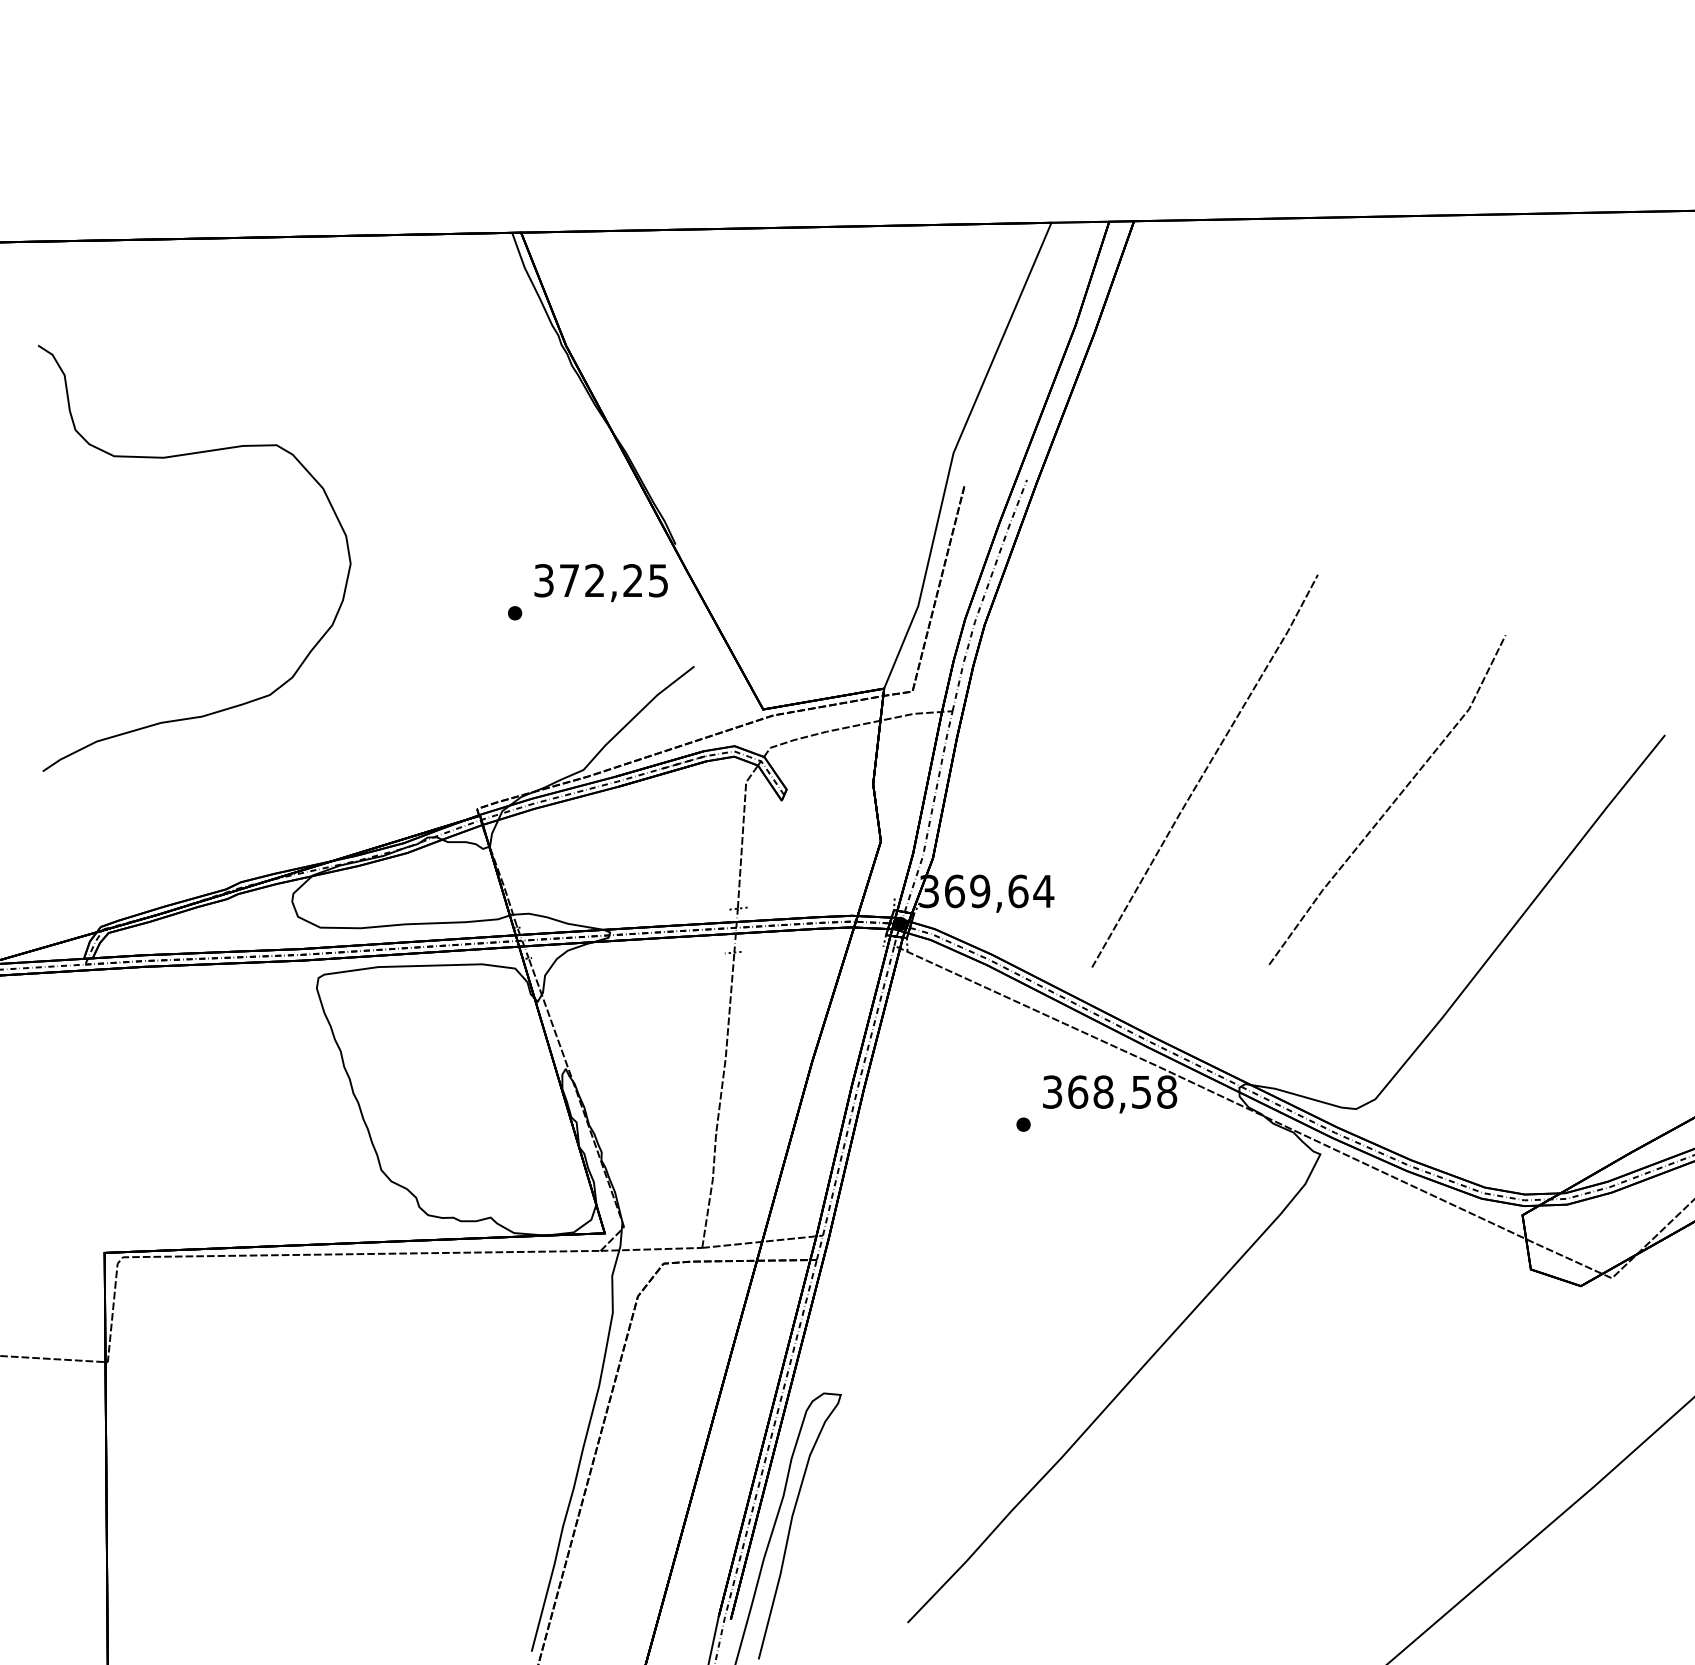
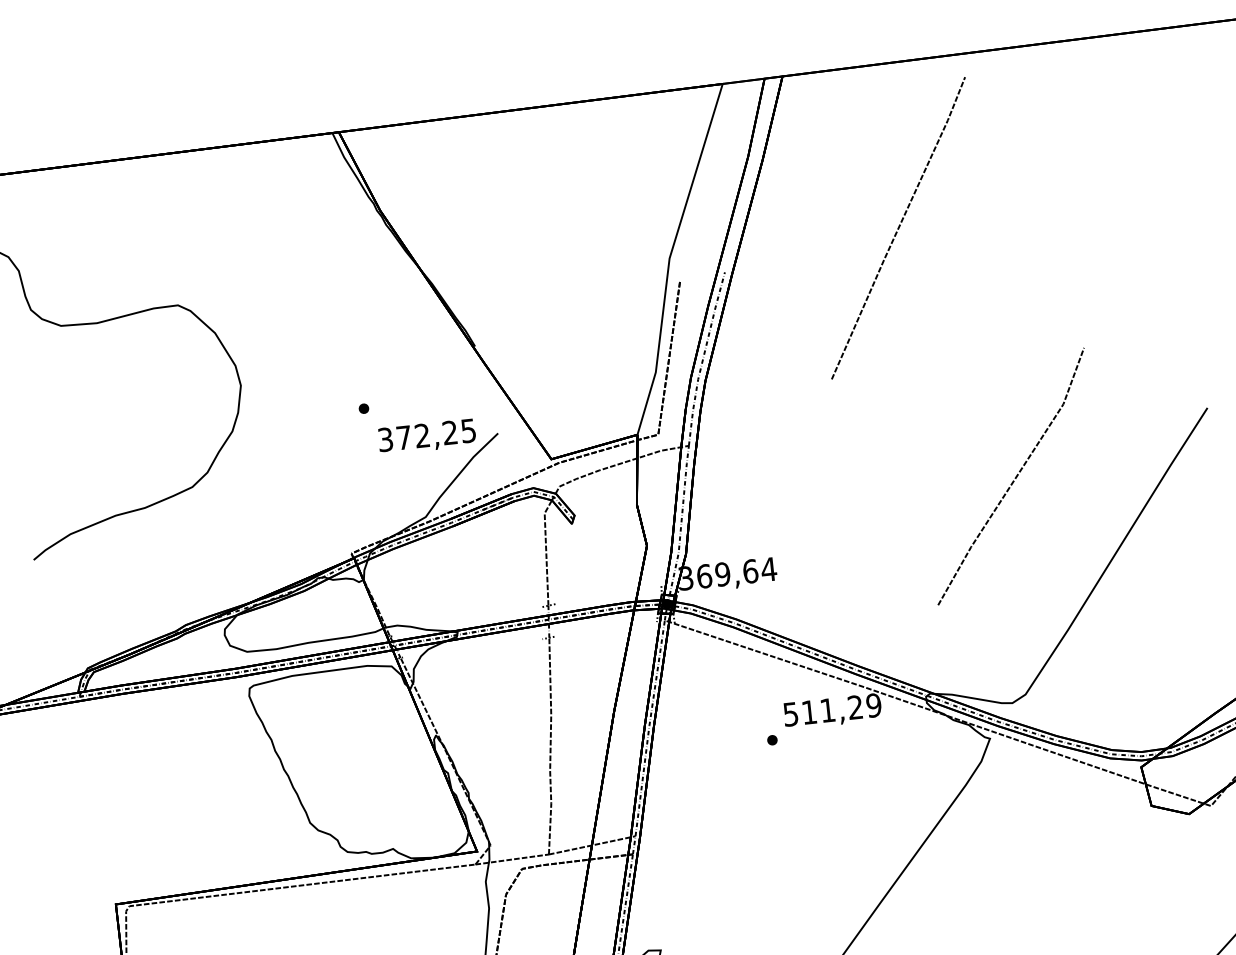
text: (600, 582) -> (426, 436), moved
line: (1204, 770) -> (898, 227), moved
text: (1110, 1091) -> (832, 709), 368,58 -> 511,29

